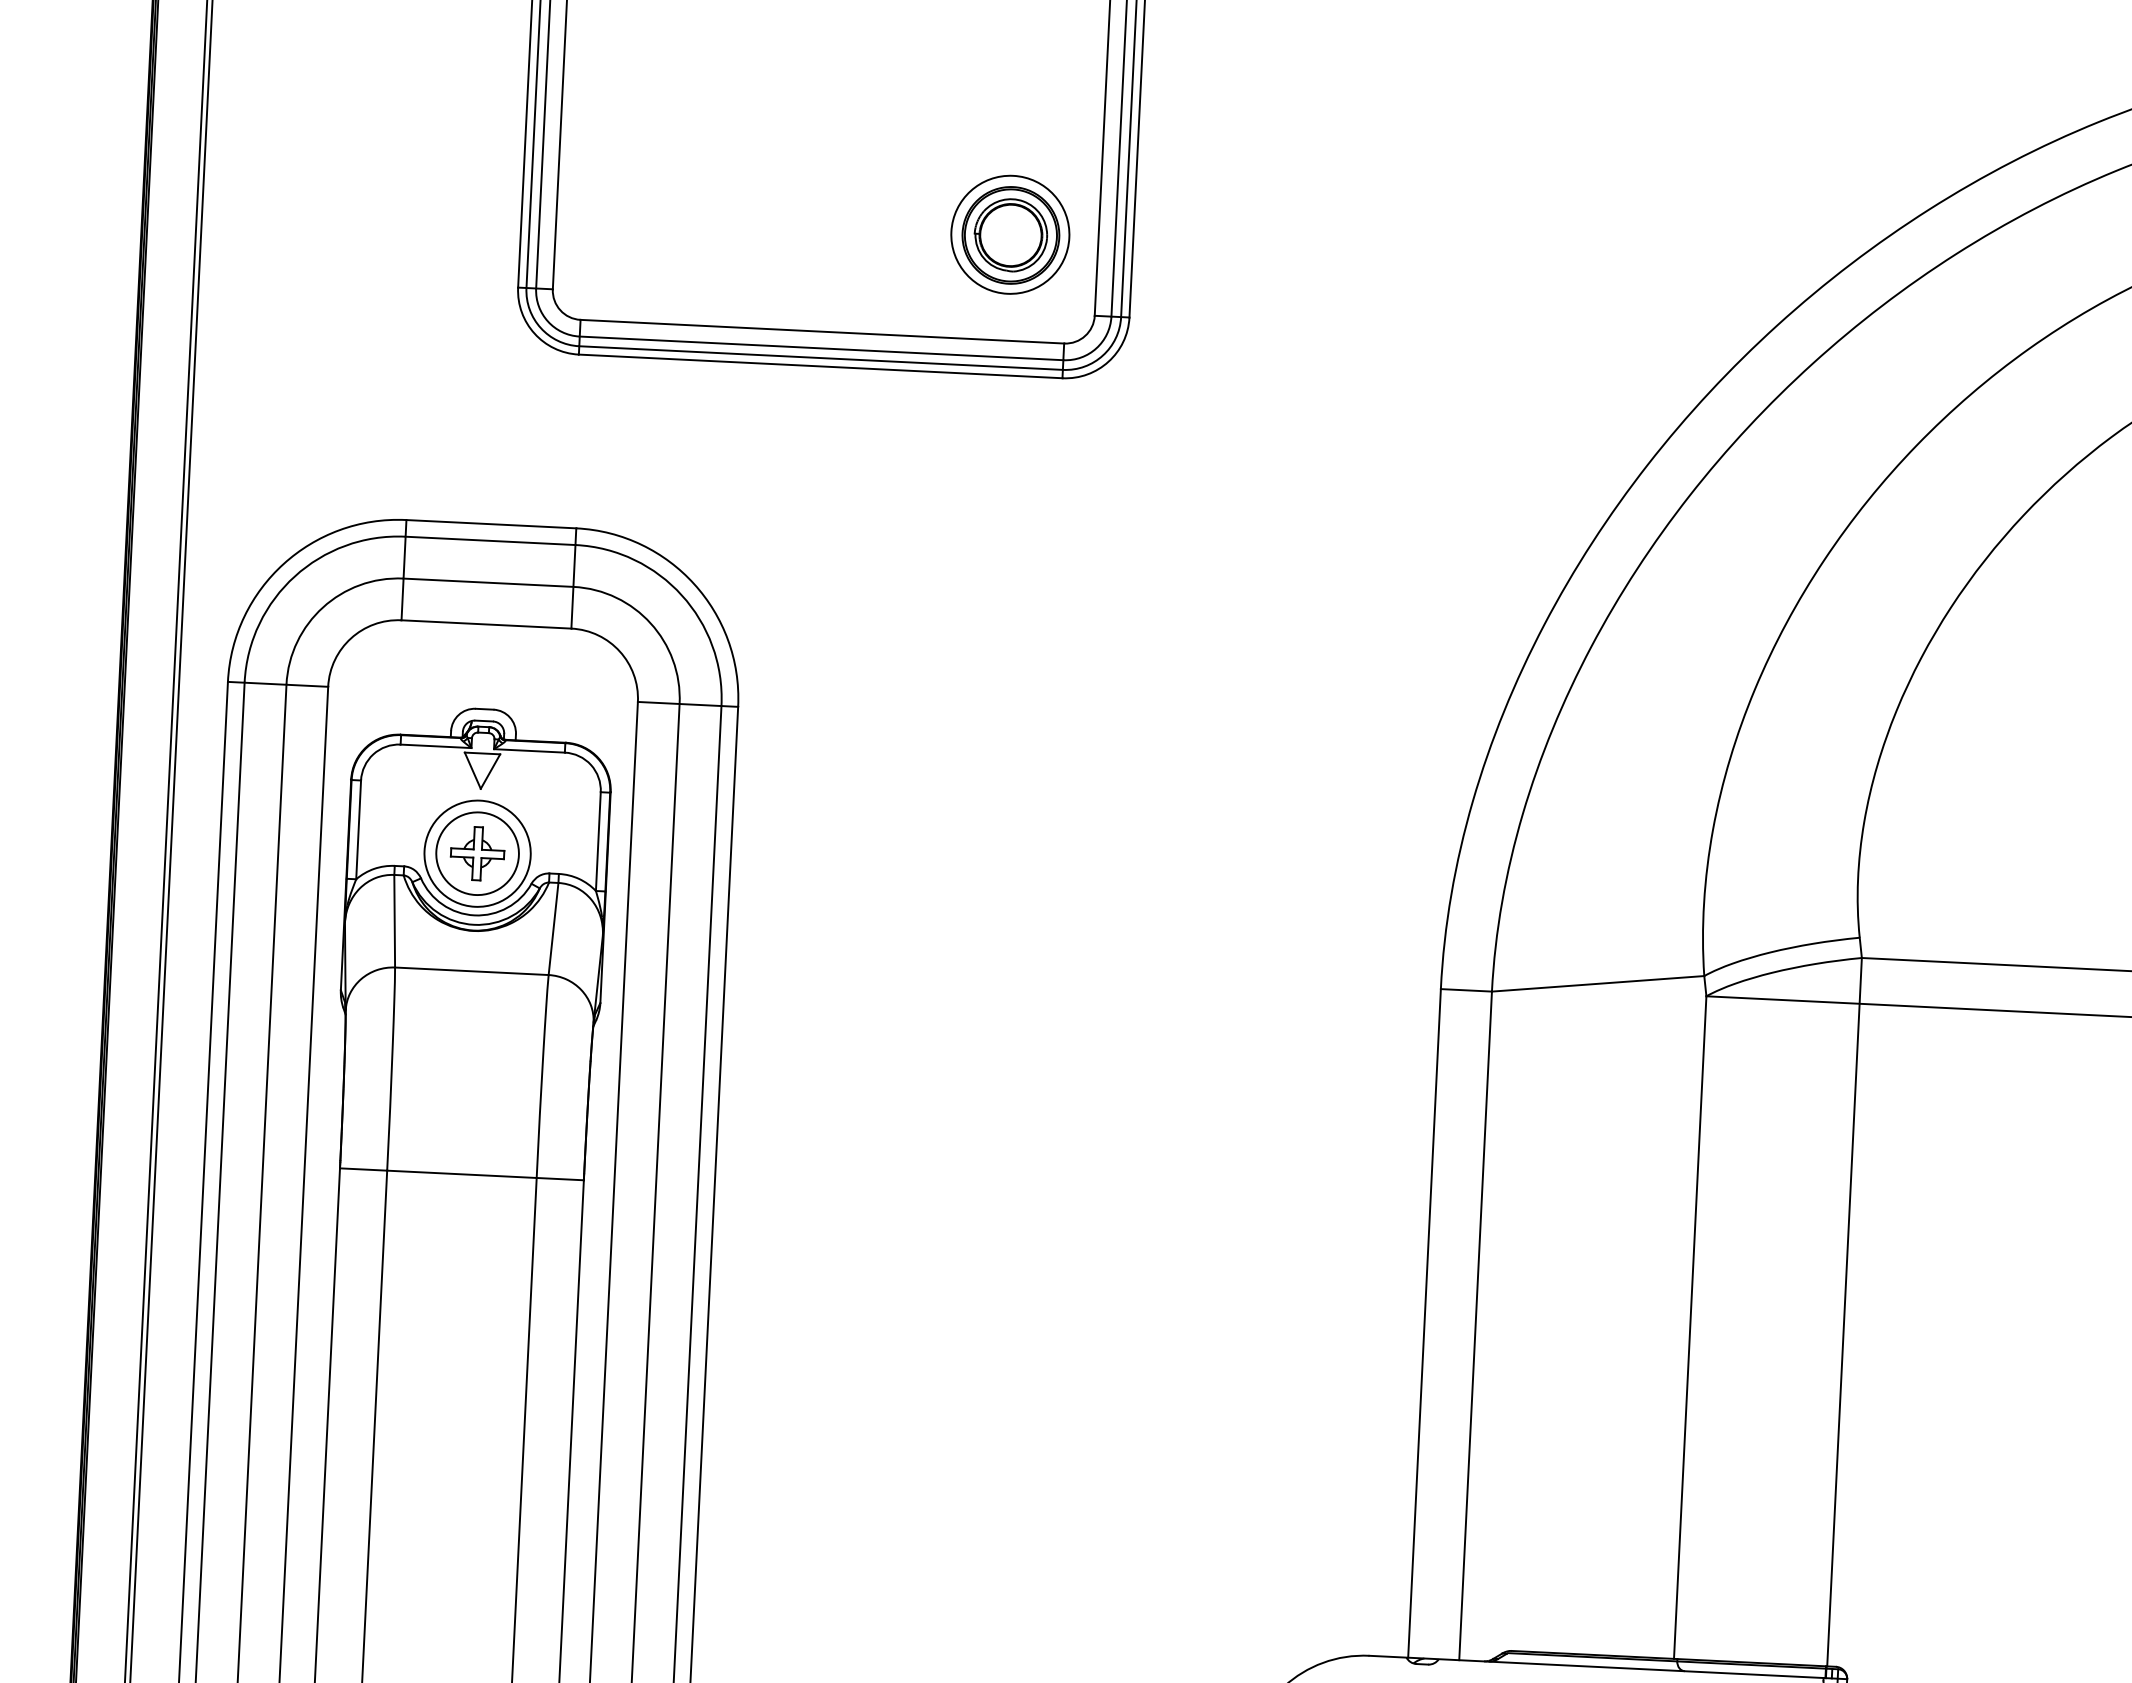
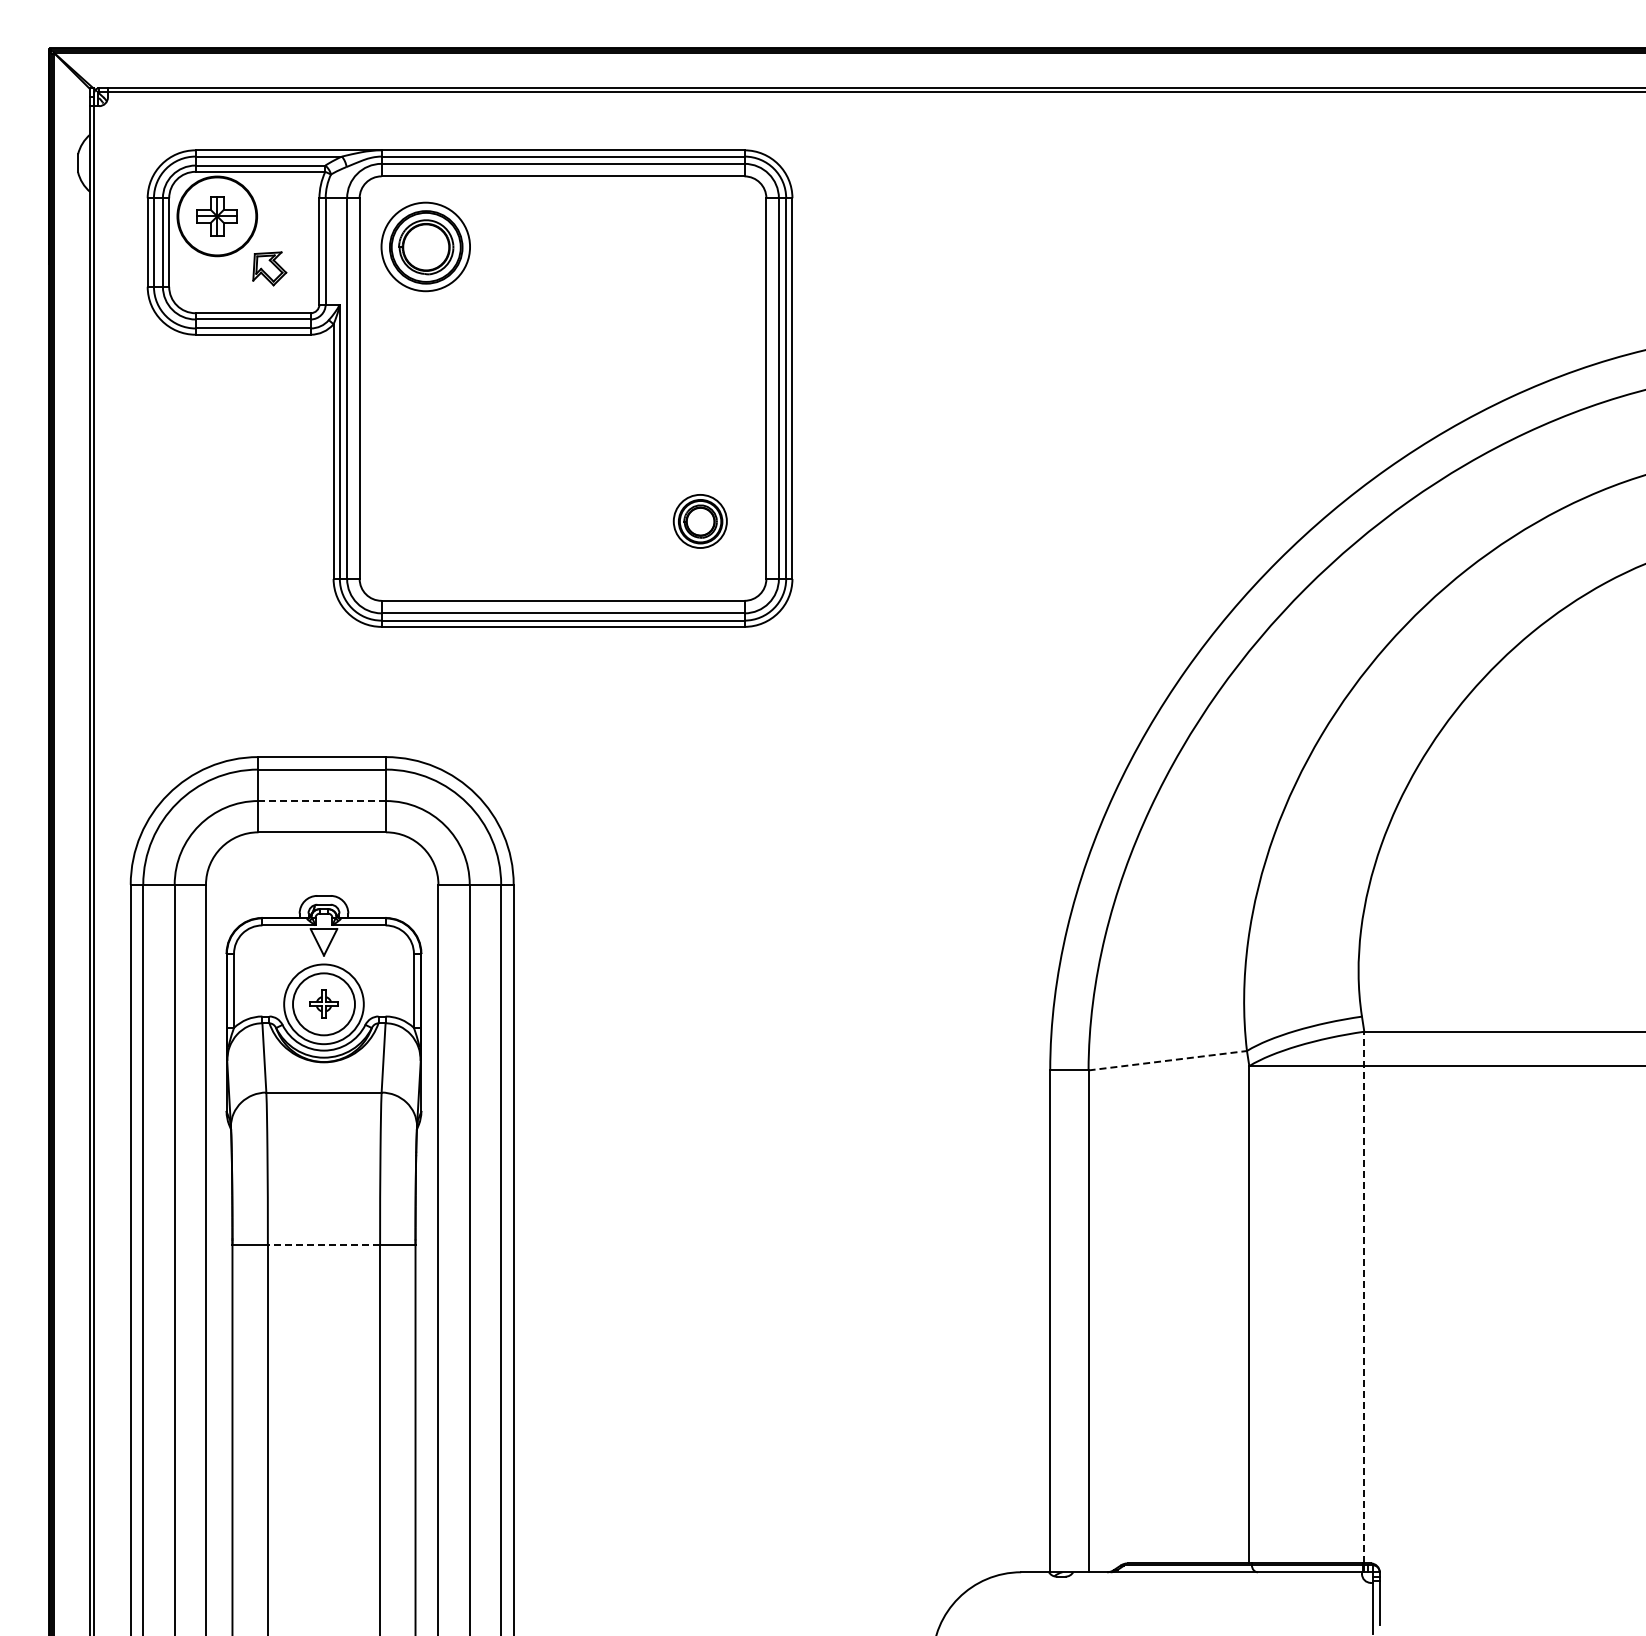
part: (1010, 234) -> (700, 521), size x0.6
line: (488, 583) -> (322, 801), solid -> dashed
part: (477, 852) -> (323, 1003), size x0.7
line: (1597, 983) -> (1167, 1060), solid -> dashed
line: (461, 1173) -> (323, 1244), solid -> dashed
line: (1844, 1312) -> (1364, 1297), solid -> dashed

